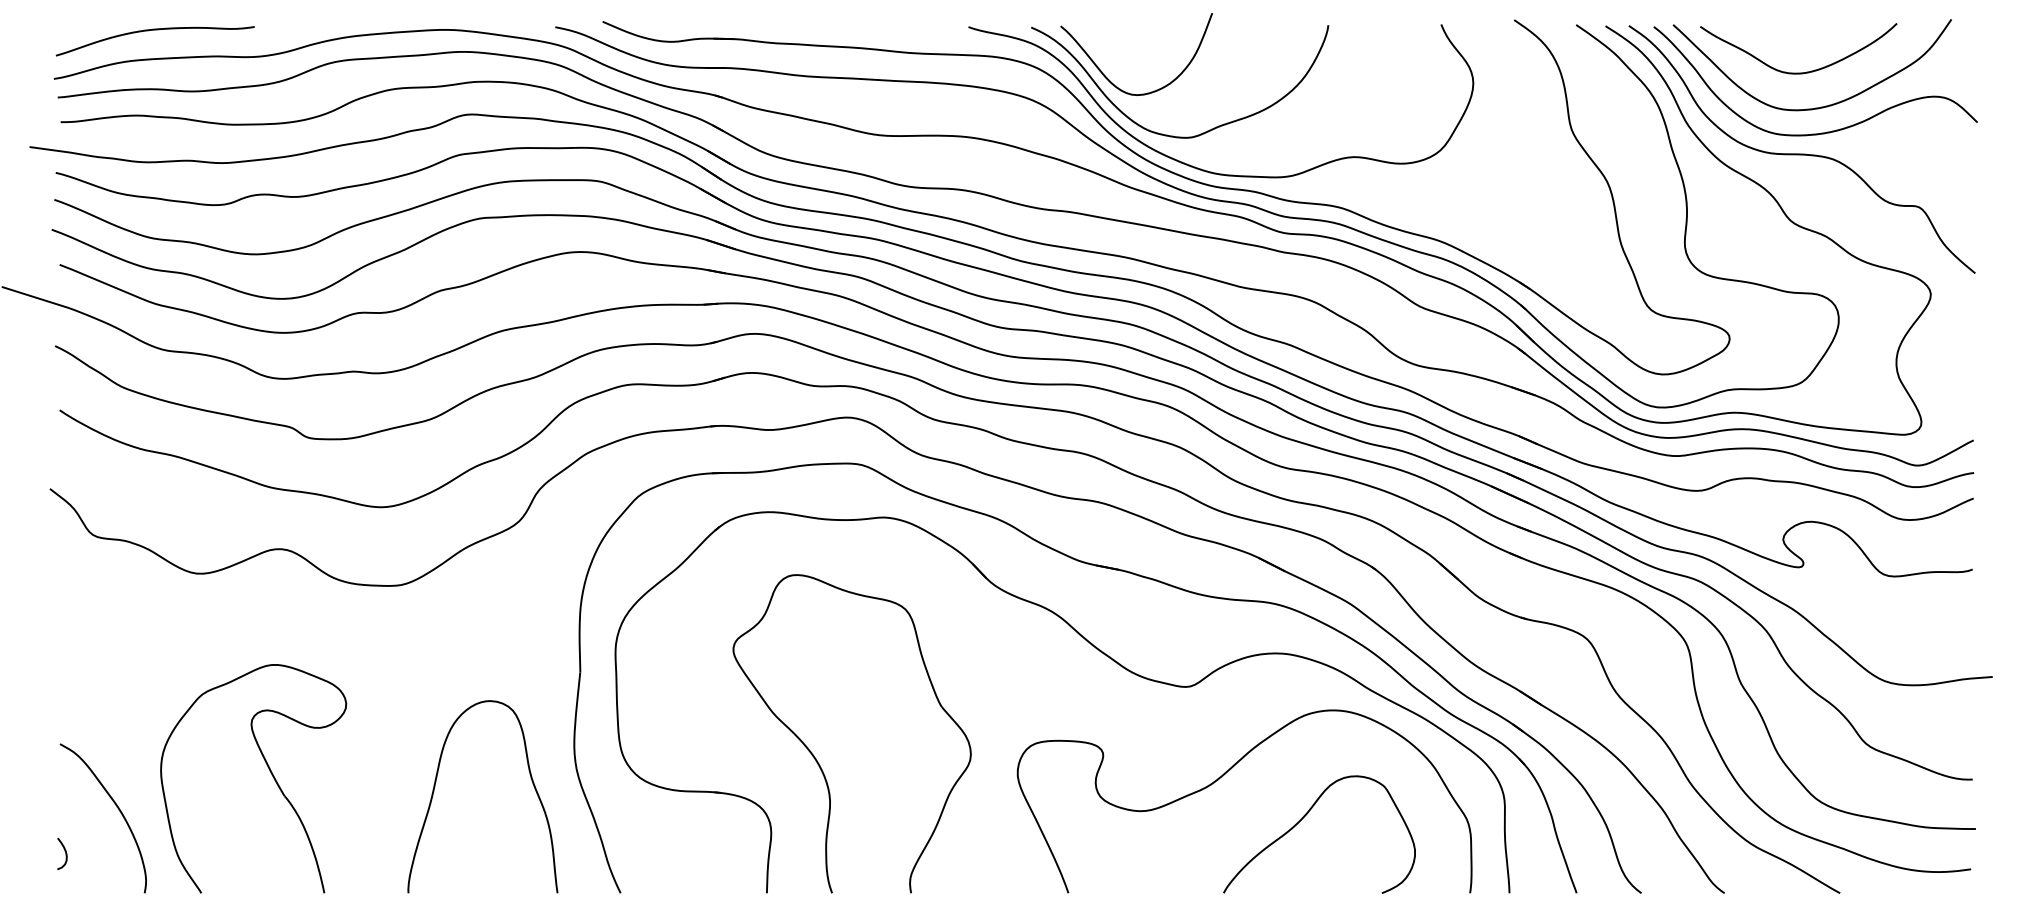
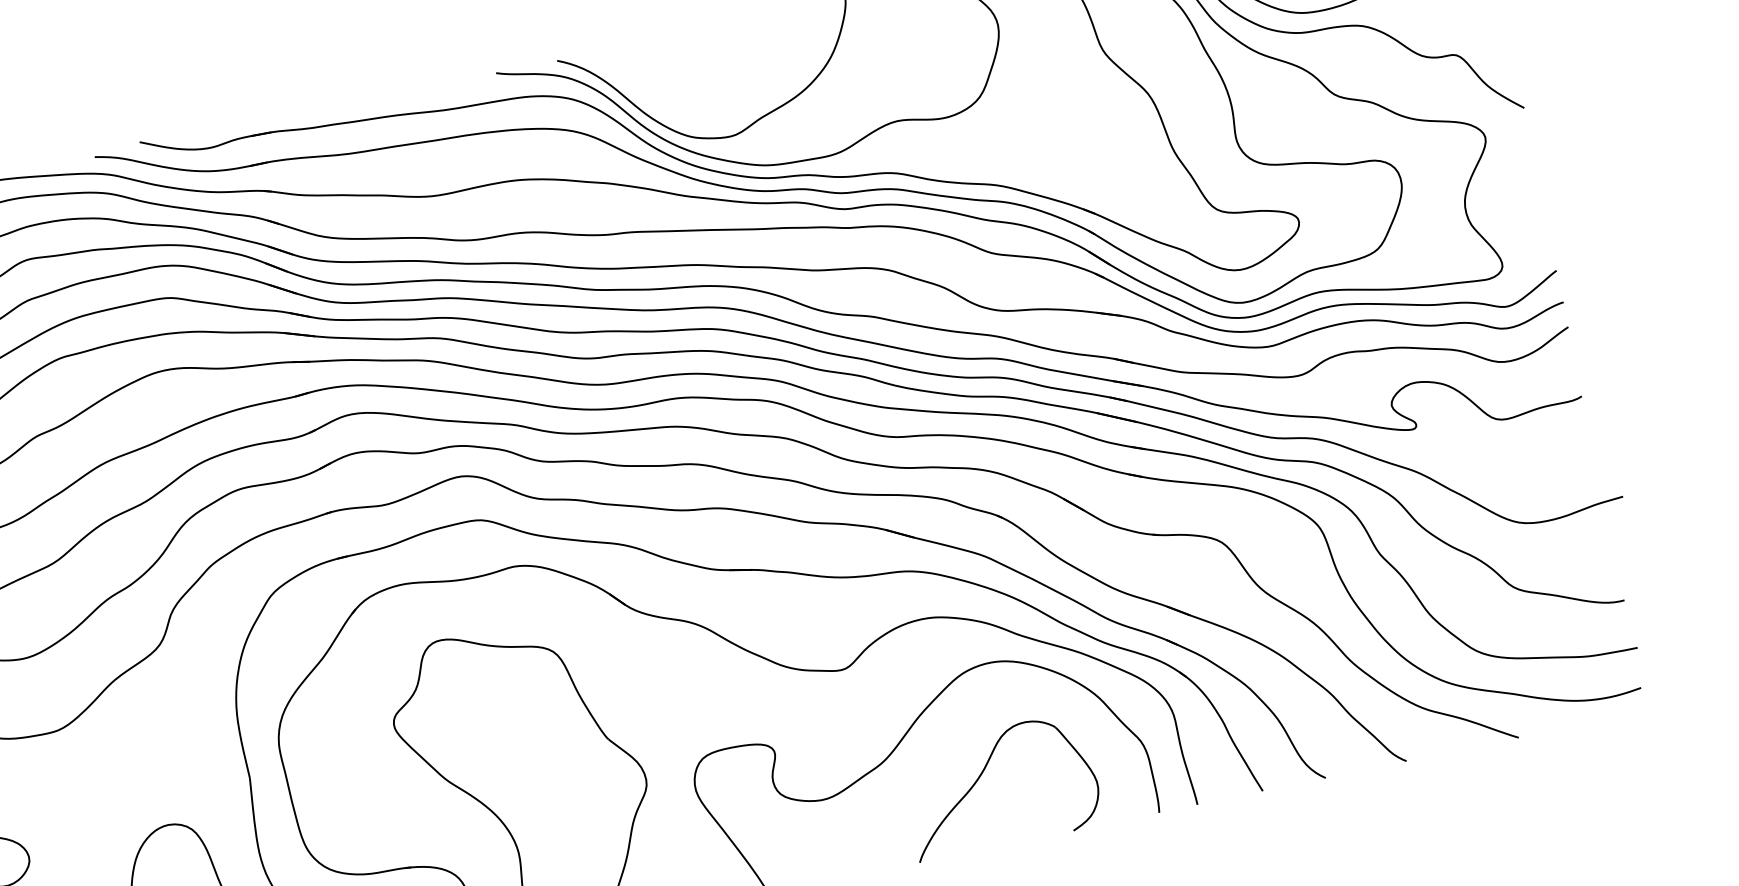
curve: (1110, 80) -> (644, 96), removed

